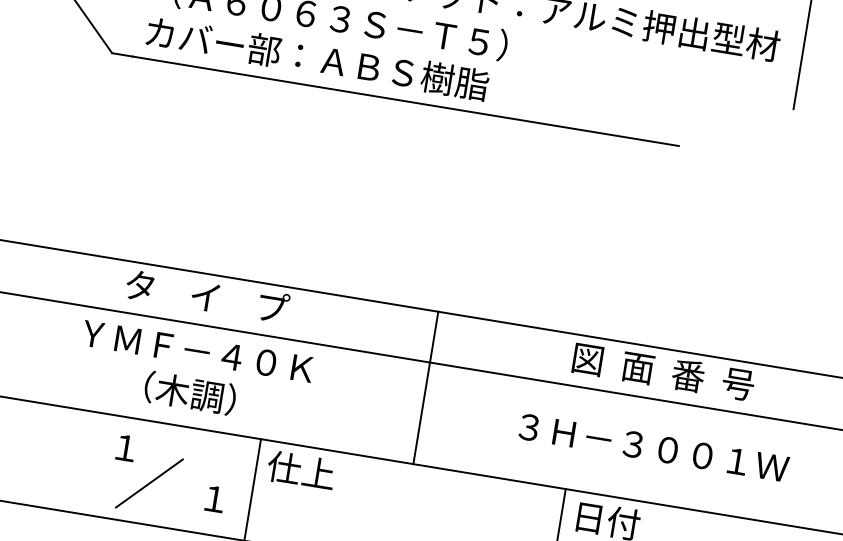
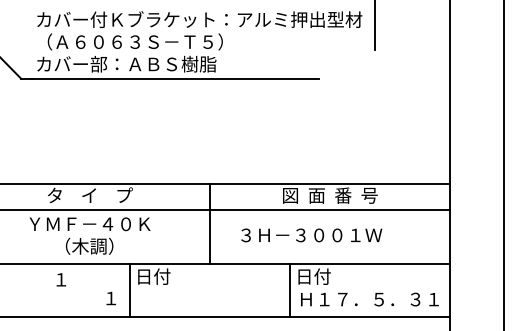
text: (653, 448) -> (311, 235), moved
text: (300, 470) -> (152, 276), 仕上 -> 日付
line: (149, 482) -> (76, 295), removed

